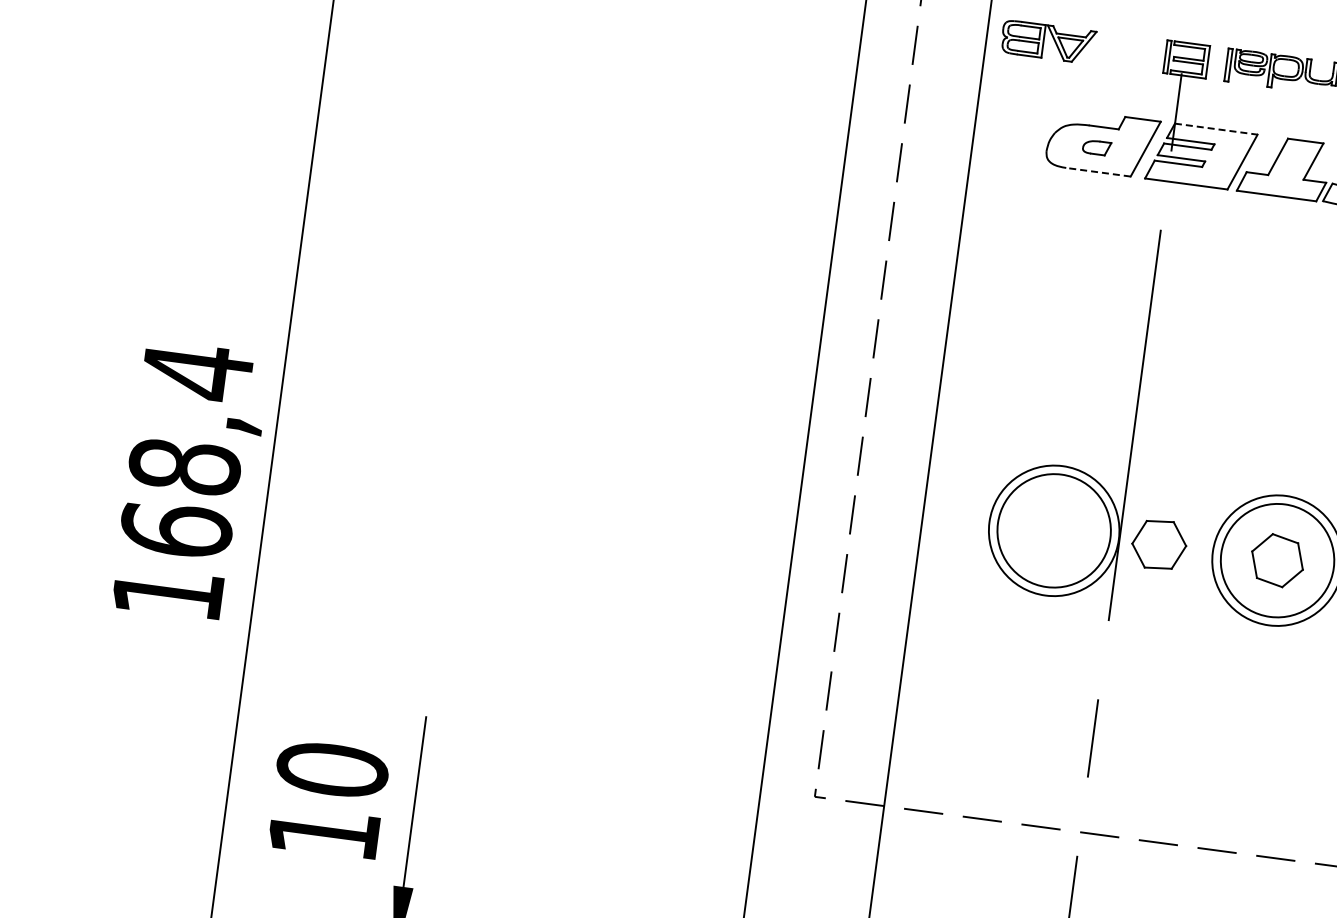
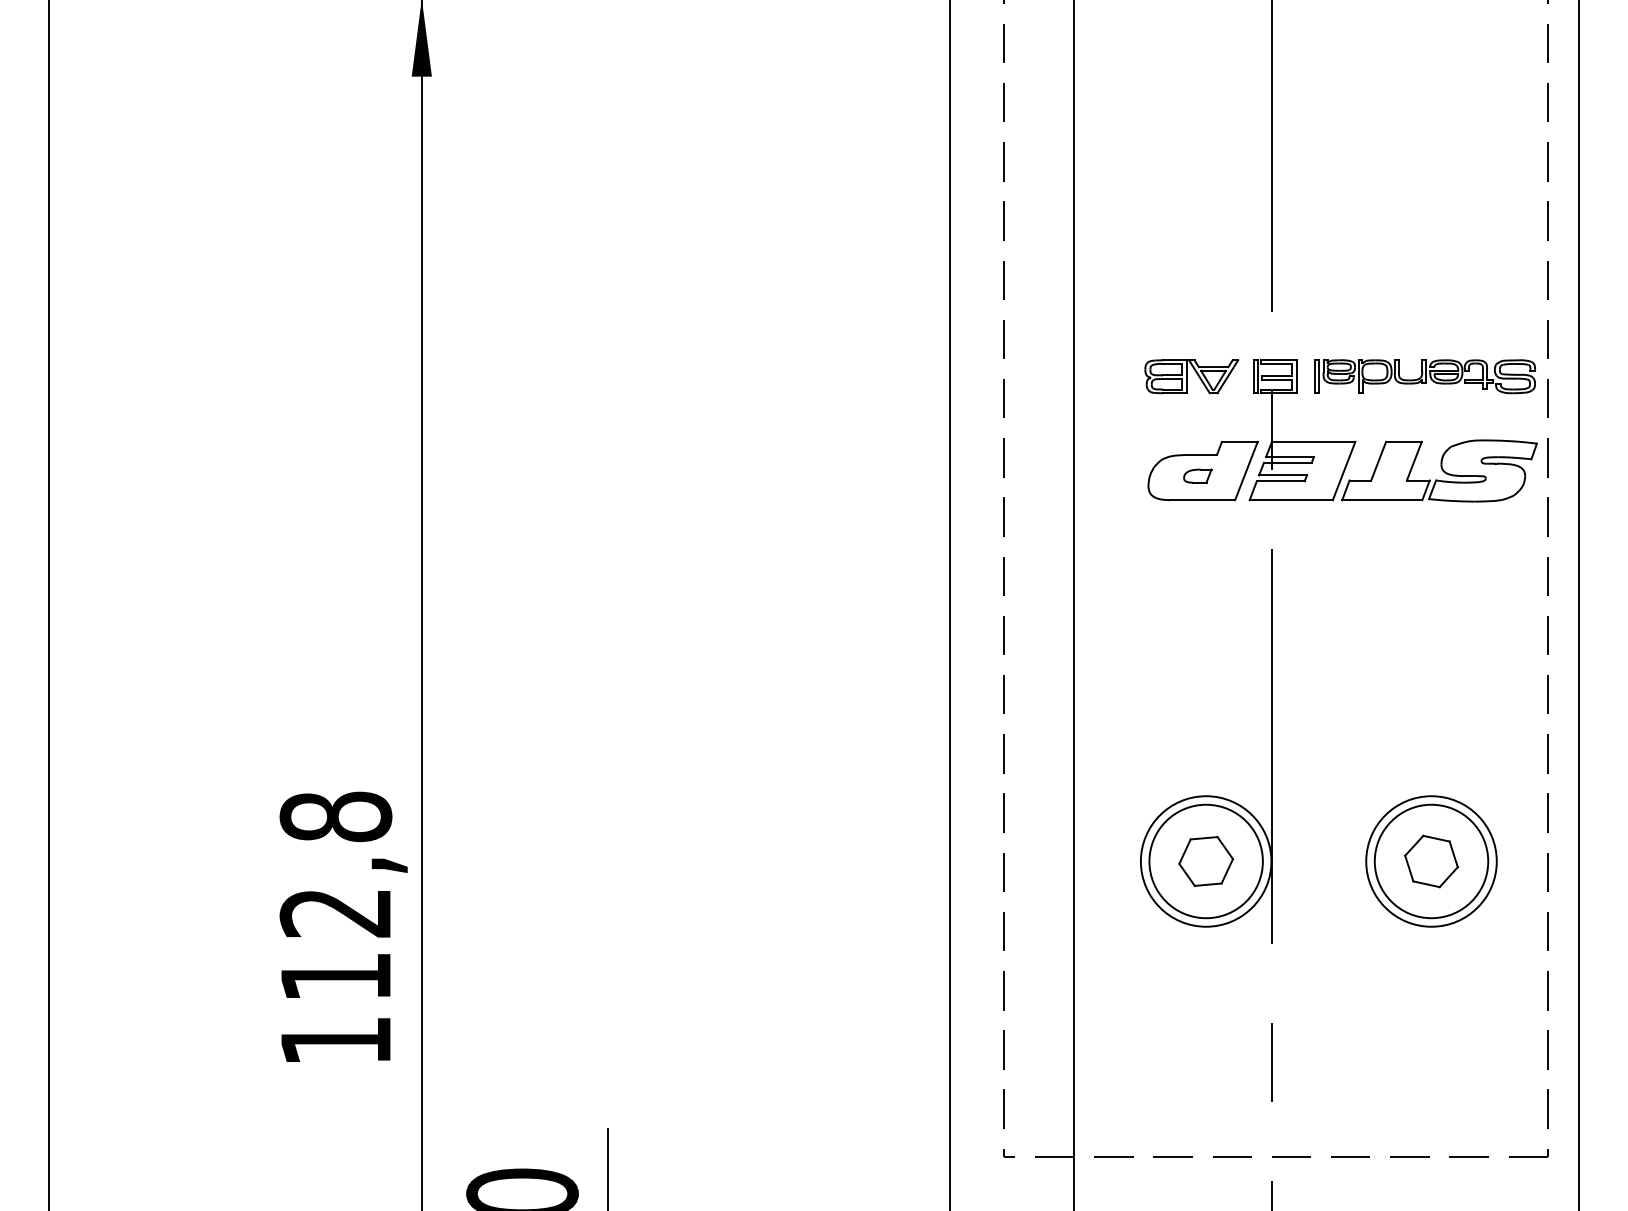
part: (1048, 41) -> (1191, 376), moved
line: (1216, 128) -> (1313, 441), dashed -> solid
line: (1098, 172) -> (1202, 500), dashed -> solid
text: (186, 449) -> (335, 895), 168,4 -> 112,8
part: (1159, 544) -> (1206, 861), moved

